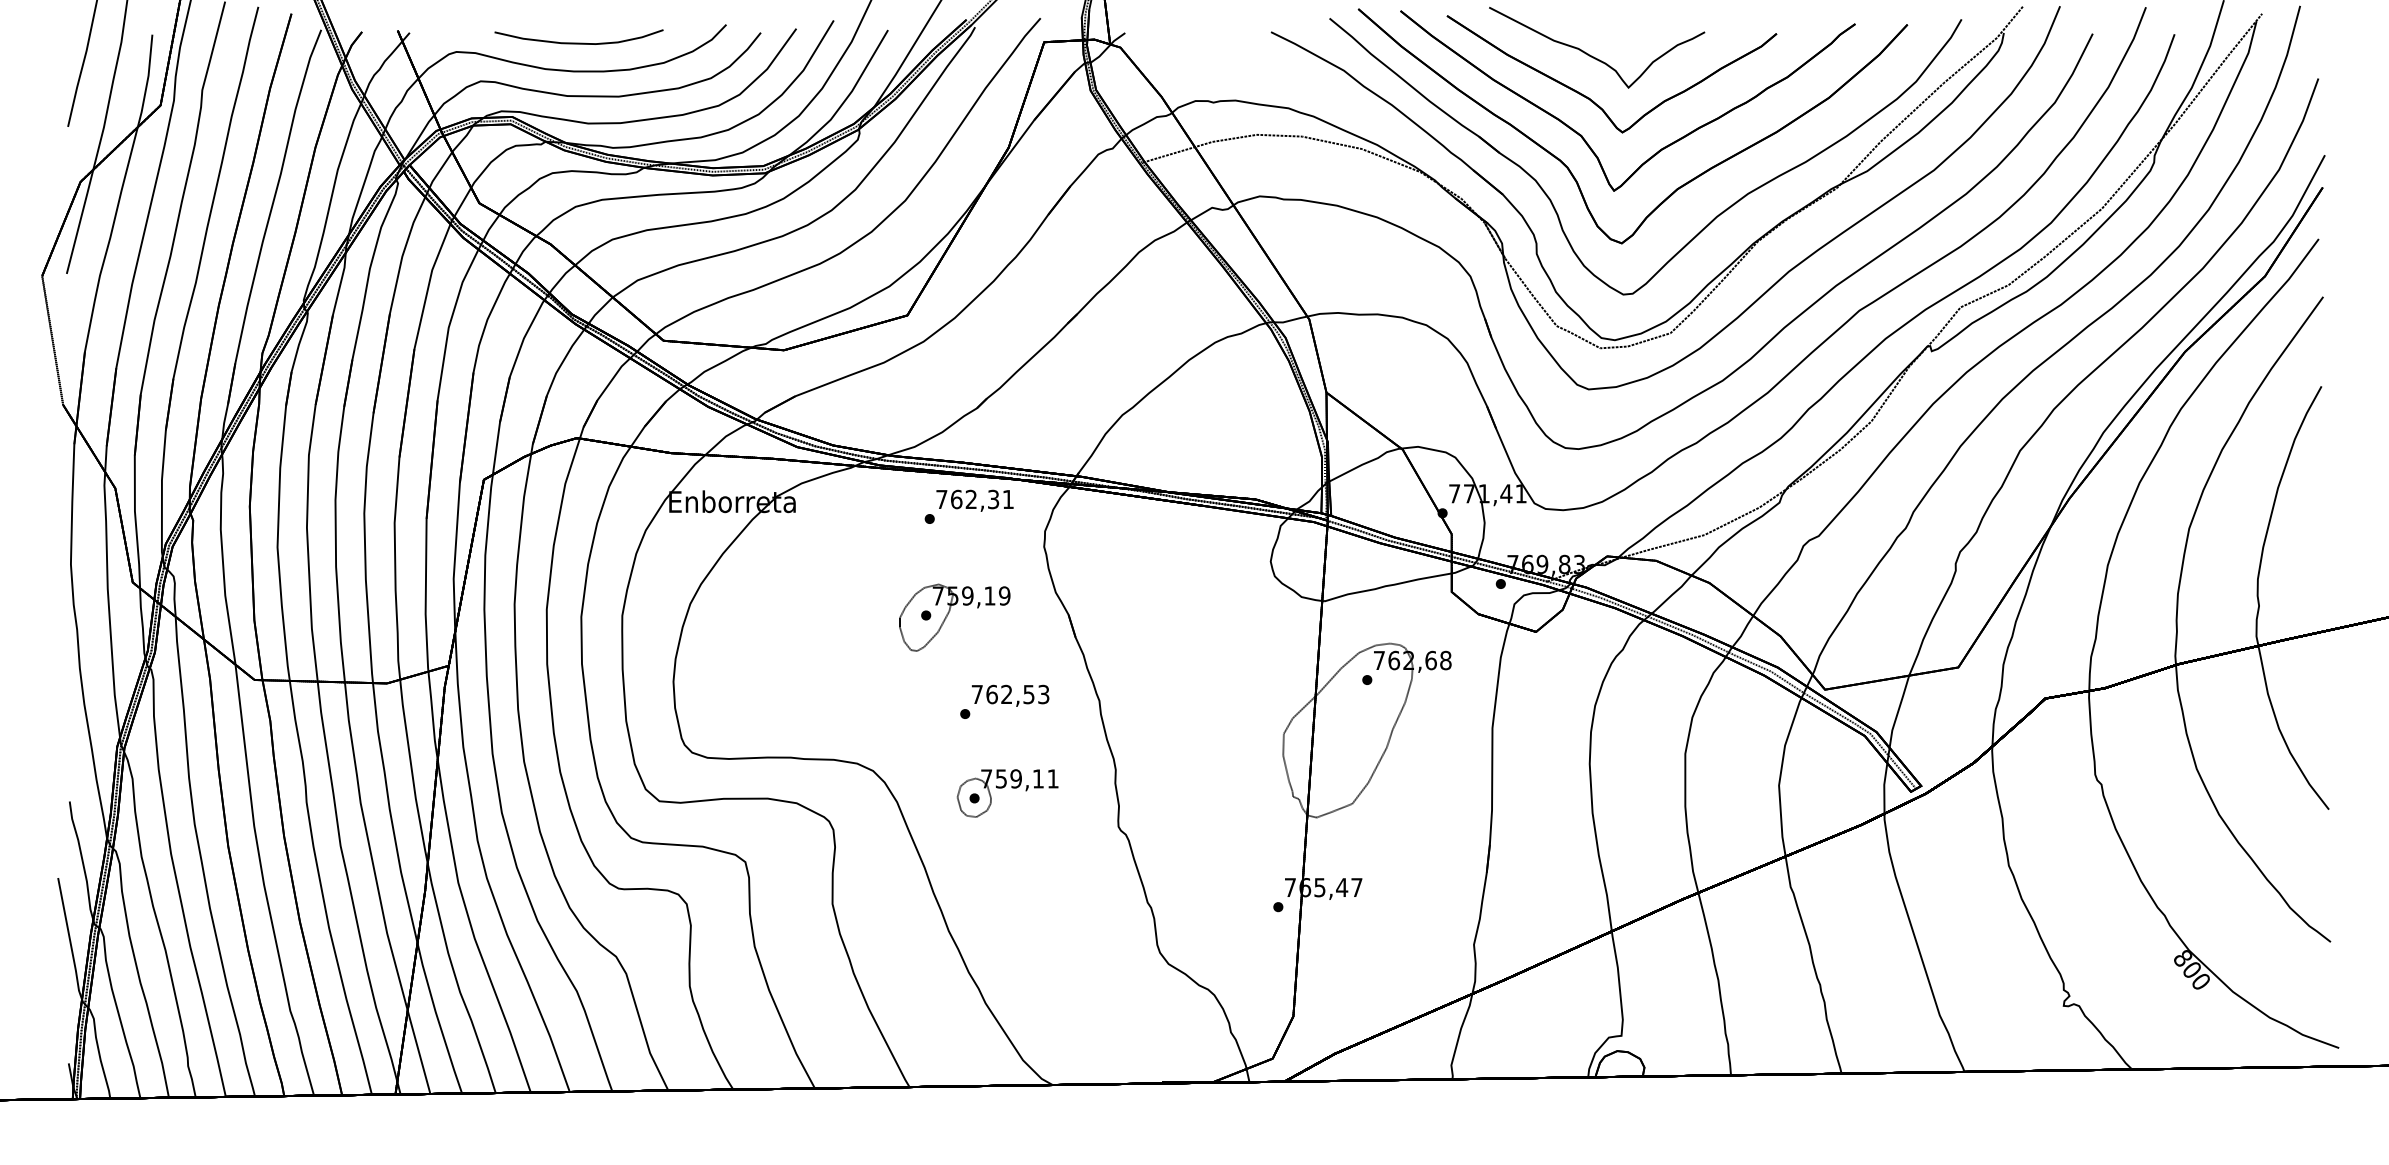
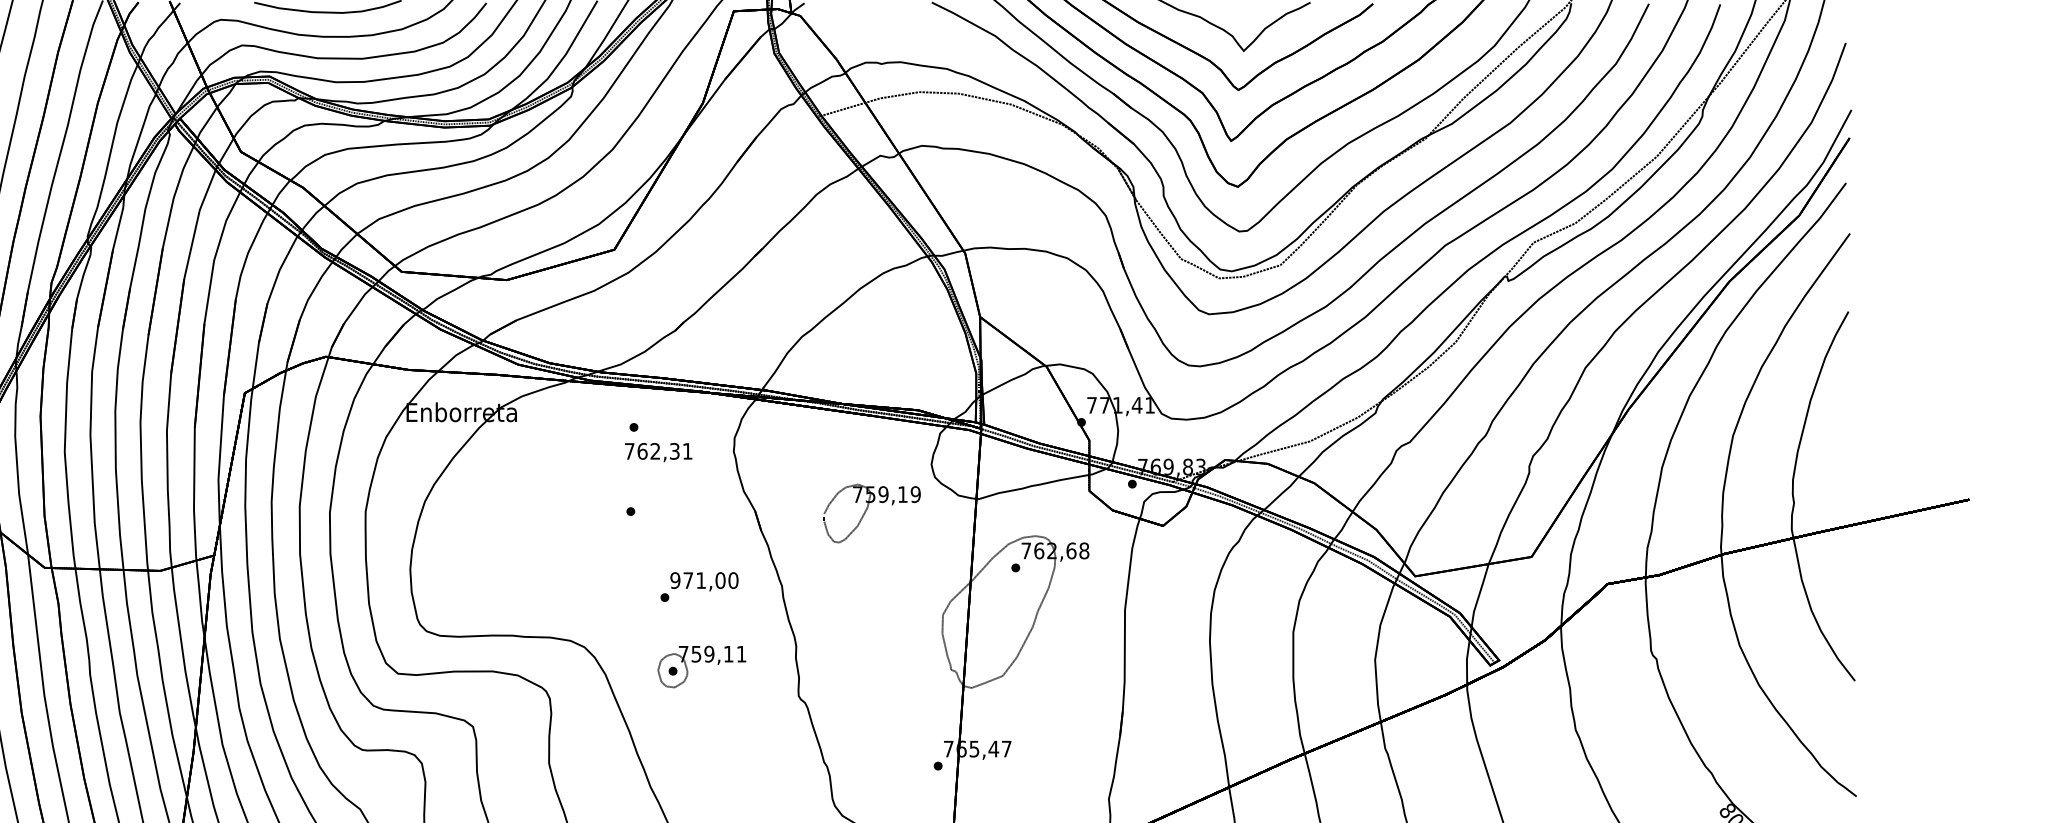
text: (974, 500) -> (658, 452), moved
part: (949, 613) -> (867, 509), moved
text: (1010, 694) -> (704, 580), 762,53 -> 971,00

